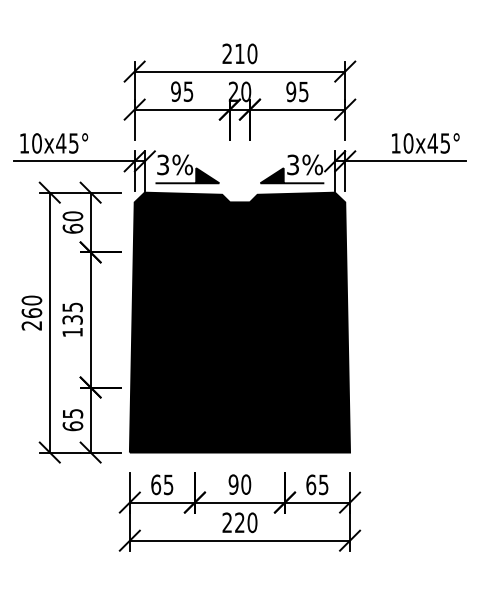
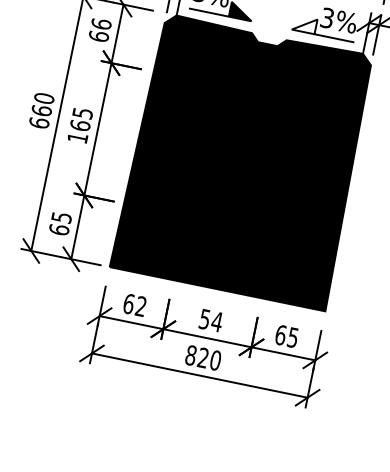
fill: (271, 175) -> (304, 24), removed
text: (72, 216) -> (100, 24), 60 -> 66
text: (72, 319) -> (80, 125), 135 -> 165
text: (31, 325) -> (38, 122), 260 -> 660
text: (168, 484) -> (141, 306), 65 -> 62
text: (239, 484) -> (210, 320), 90 -> 54
text: (227, 522) -> (191, 355), 220 -> 820

